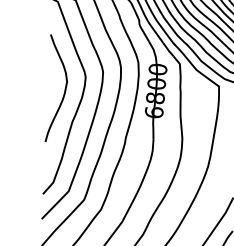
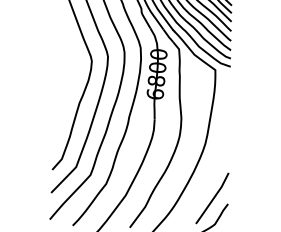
curve: (64, 87) -> (72, 71), removed

